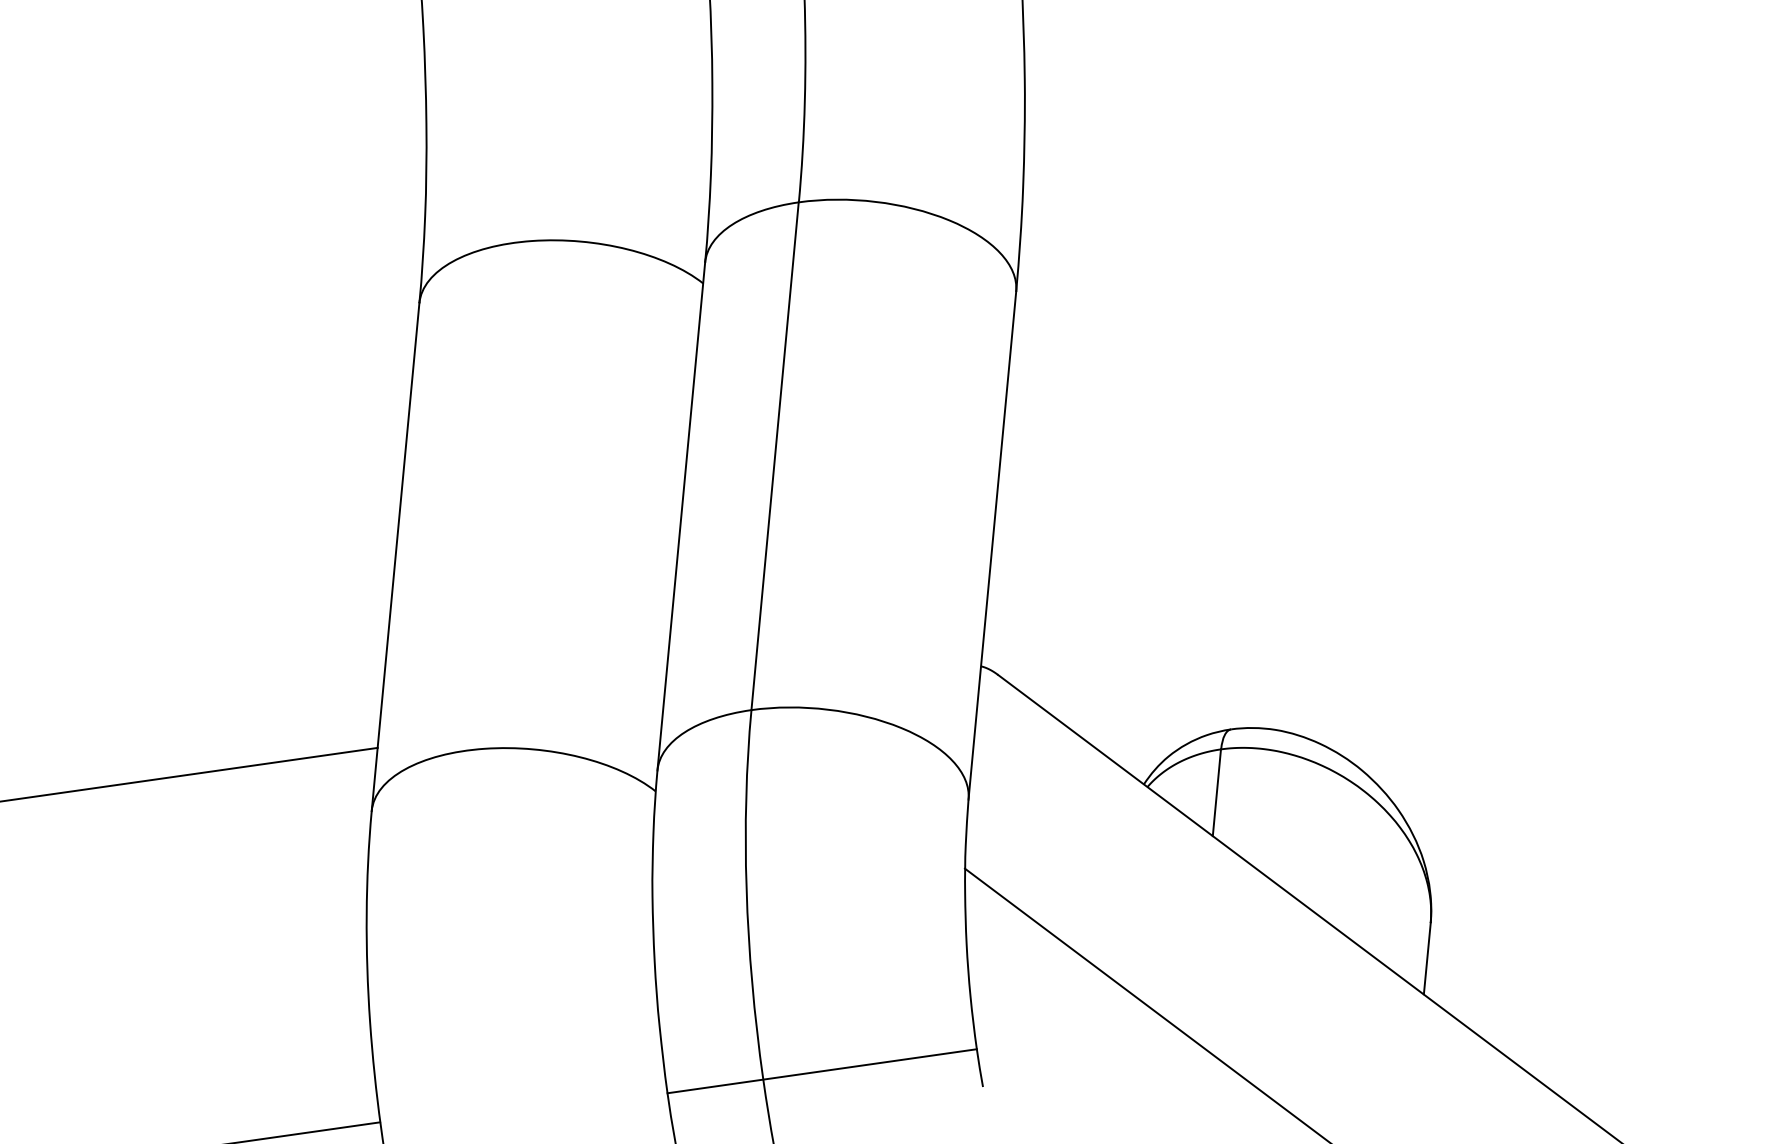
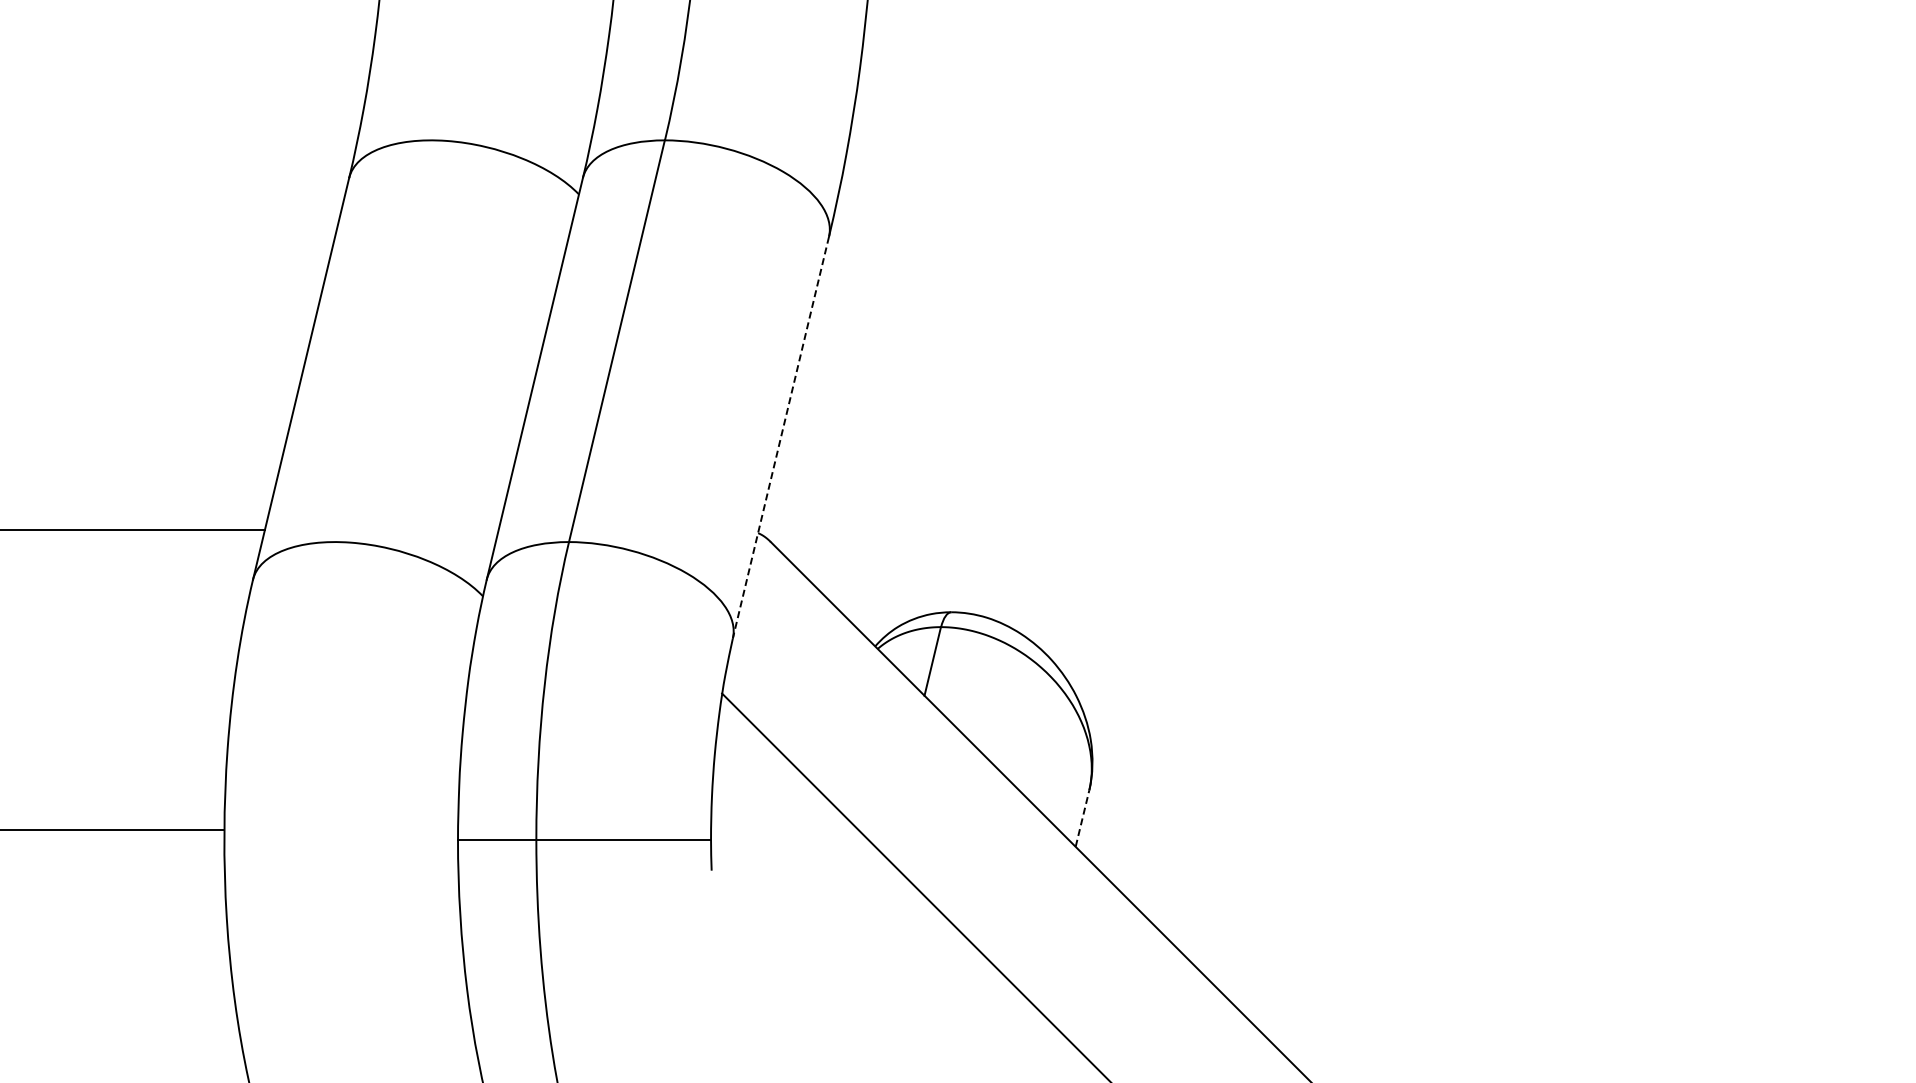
line: (991, 545) -> (780, 437), solid -> dashed
line: (1427, 958) -> (1082, 818), solid -> dashed

